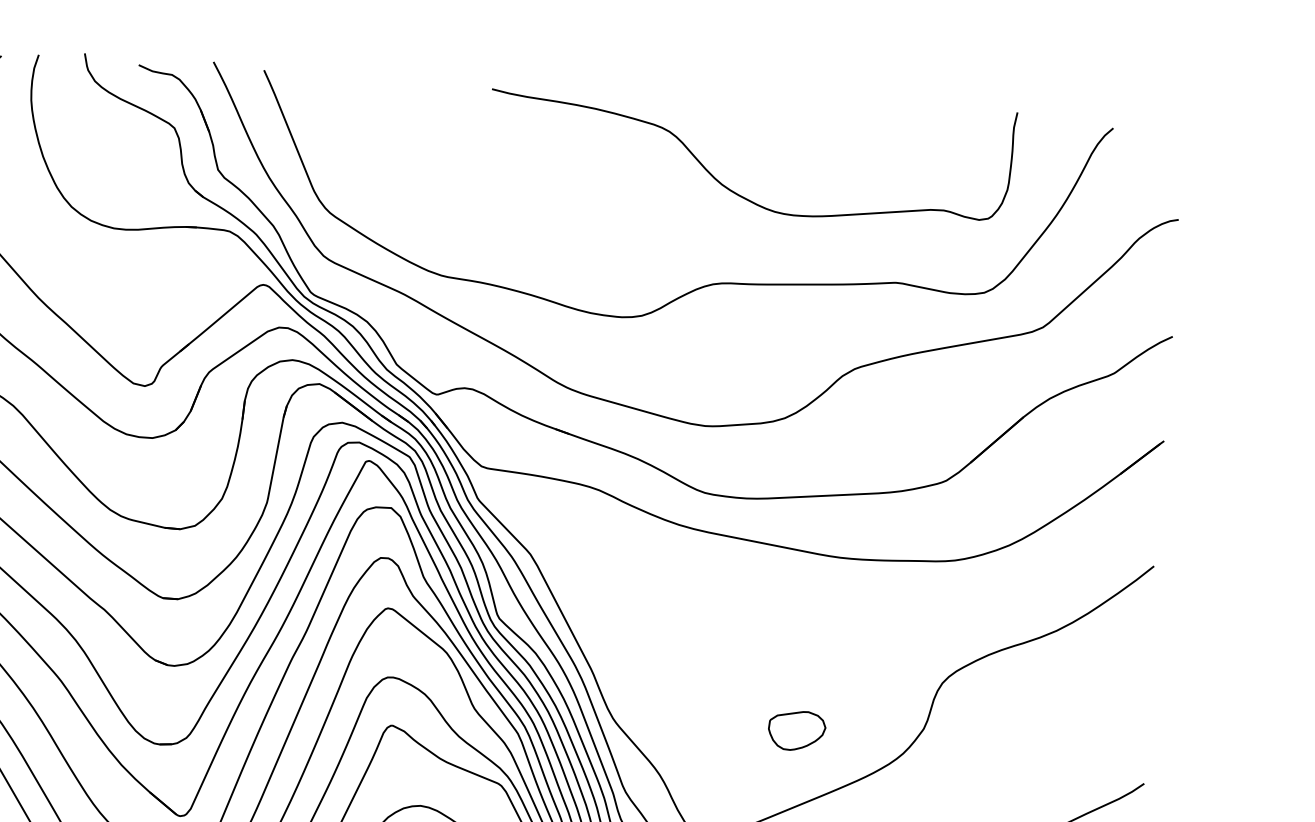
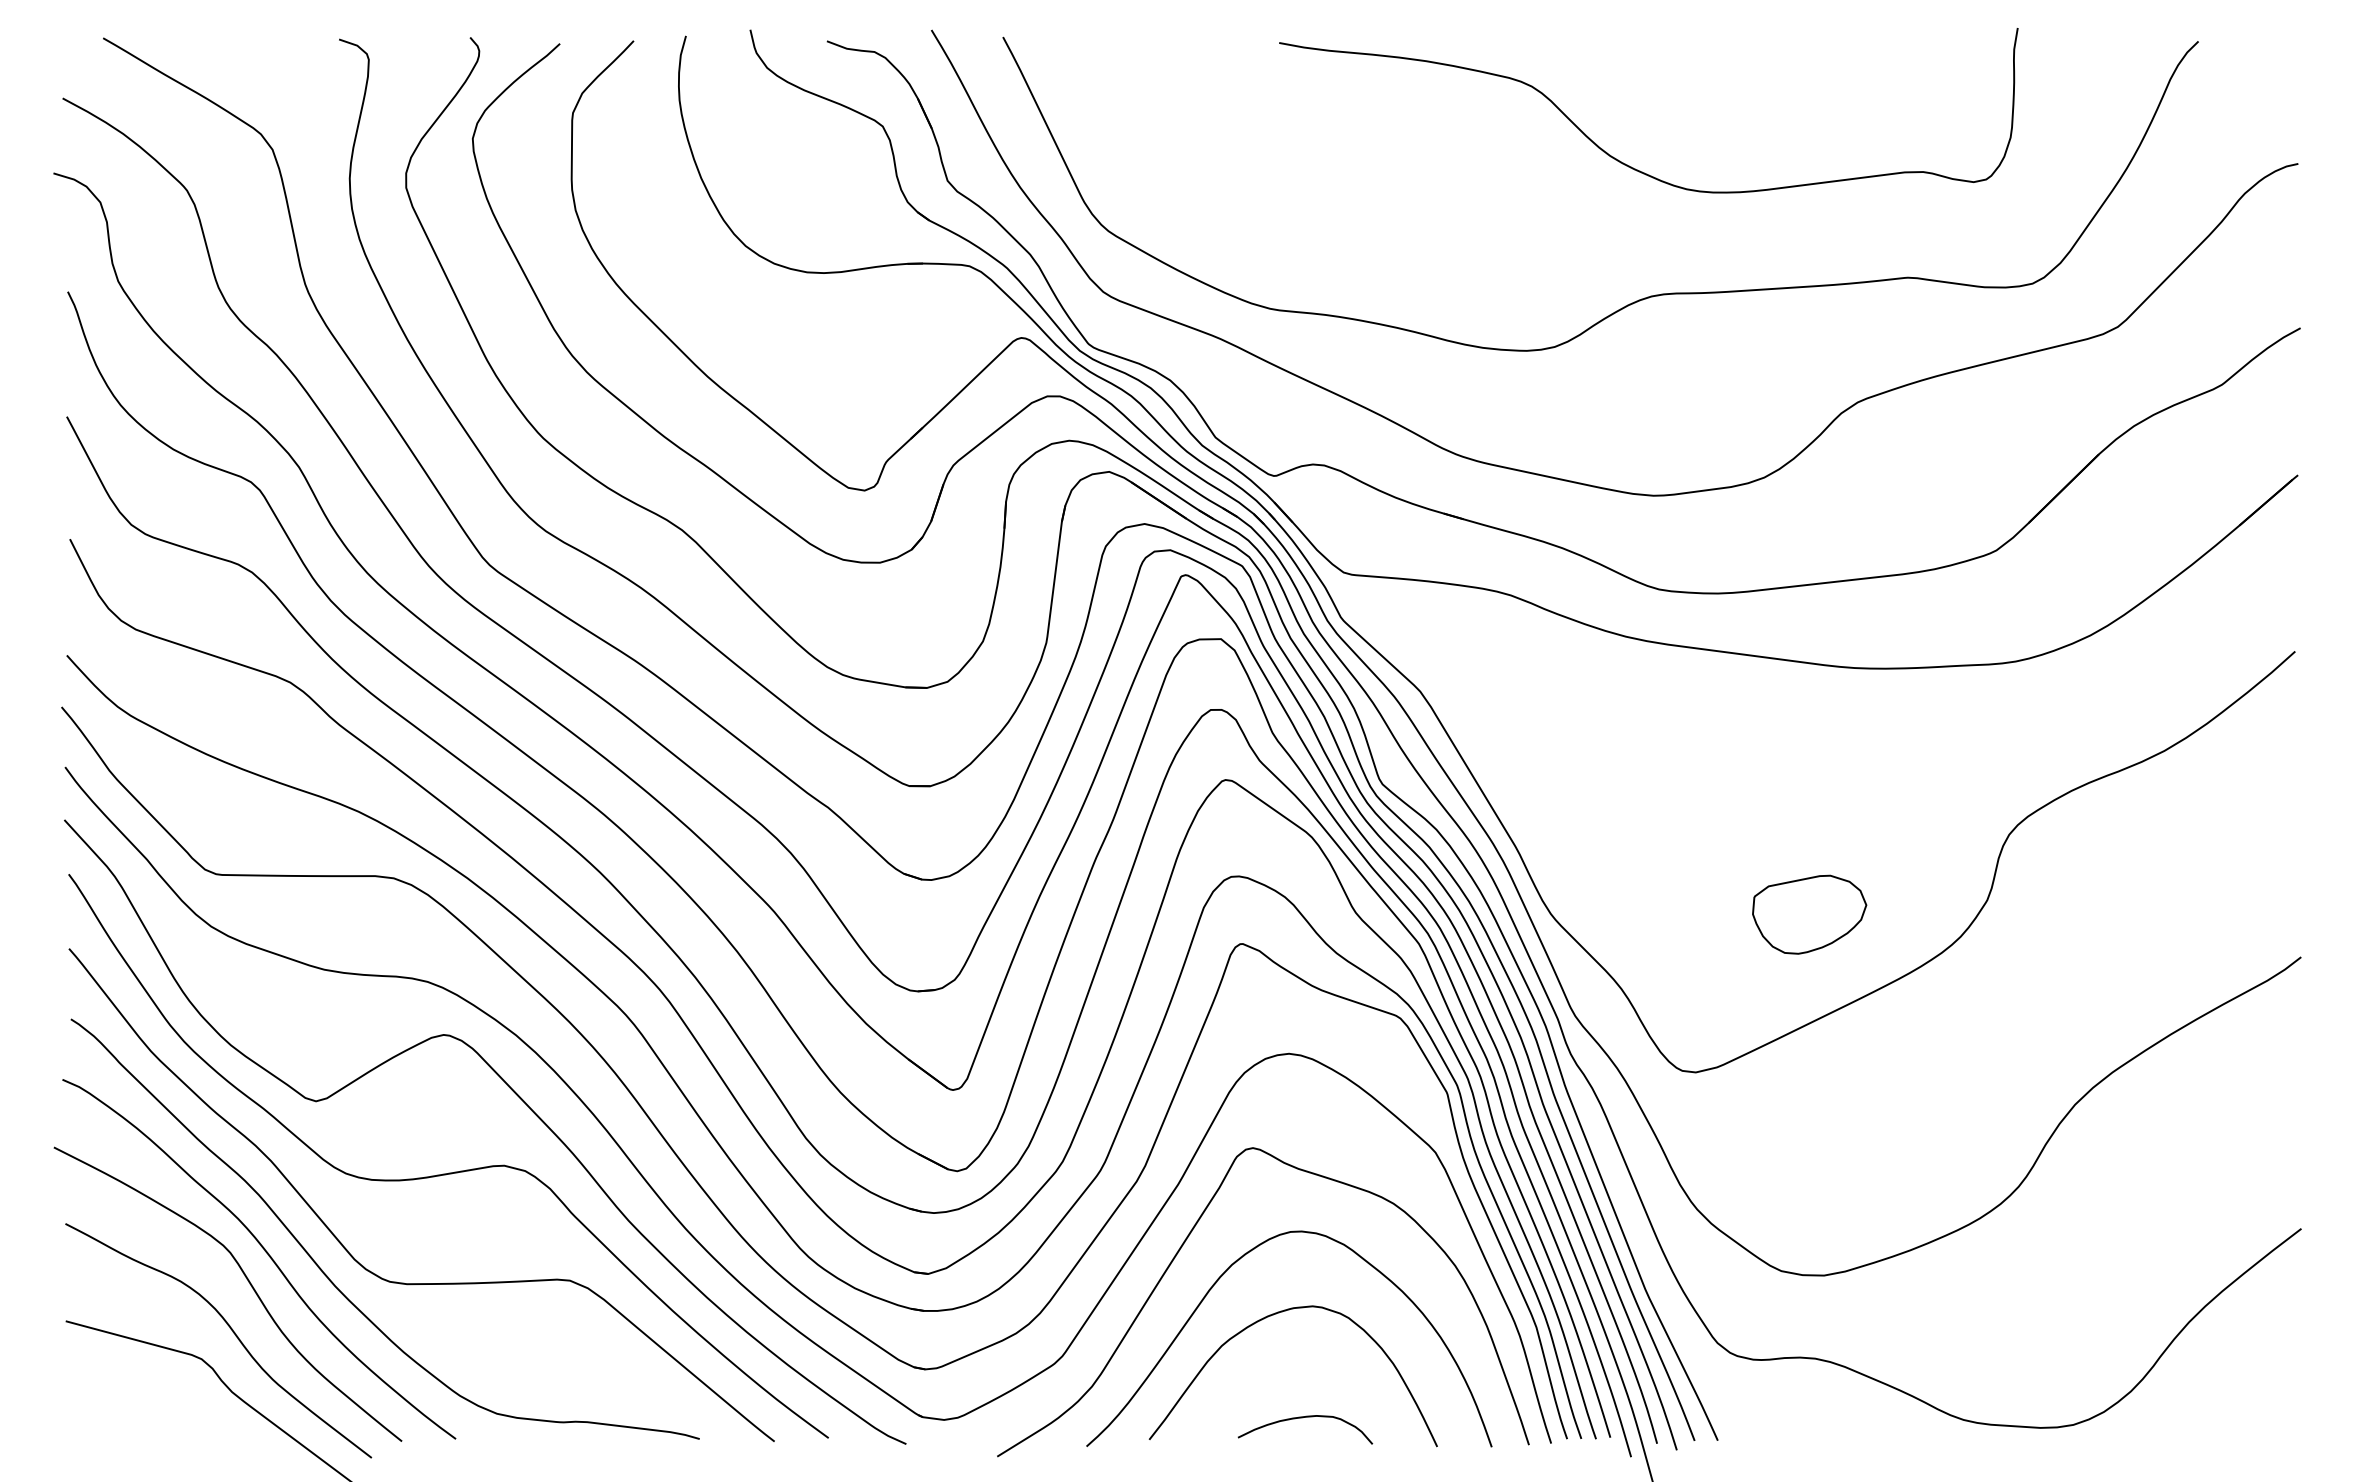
curve: (727, 187) -> (1618, 159), moved
part: (796, 730) -> (1809, 914), size x1.43

